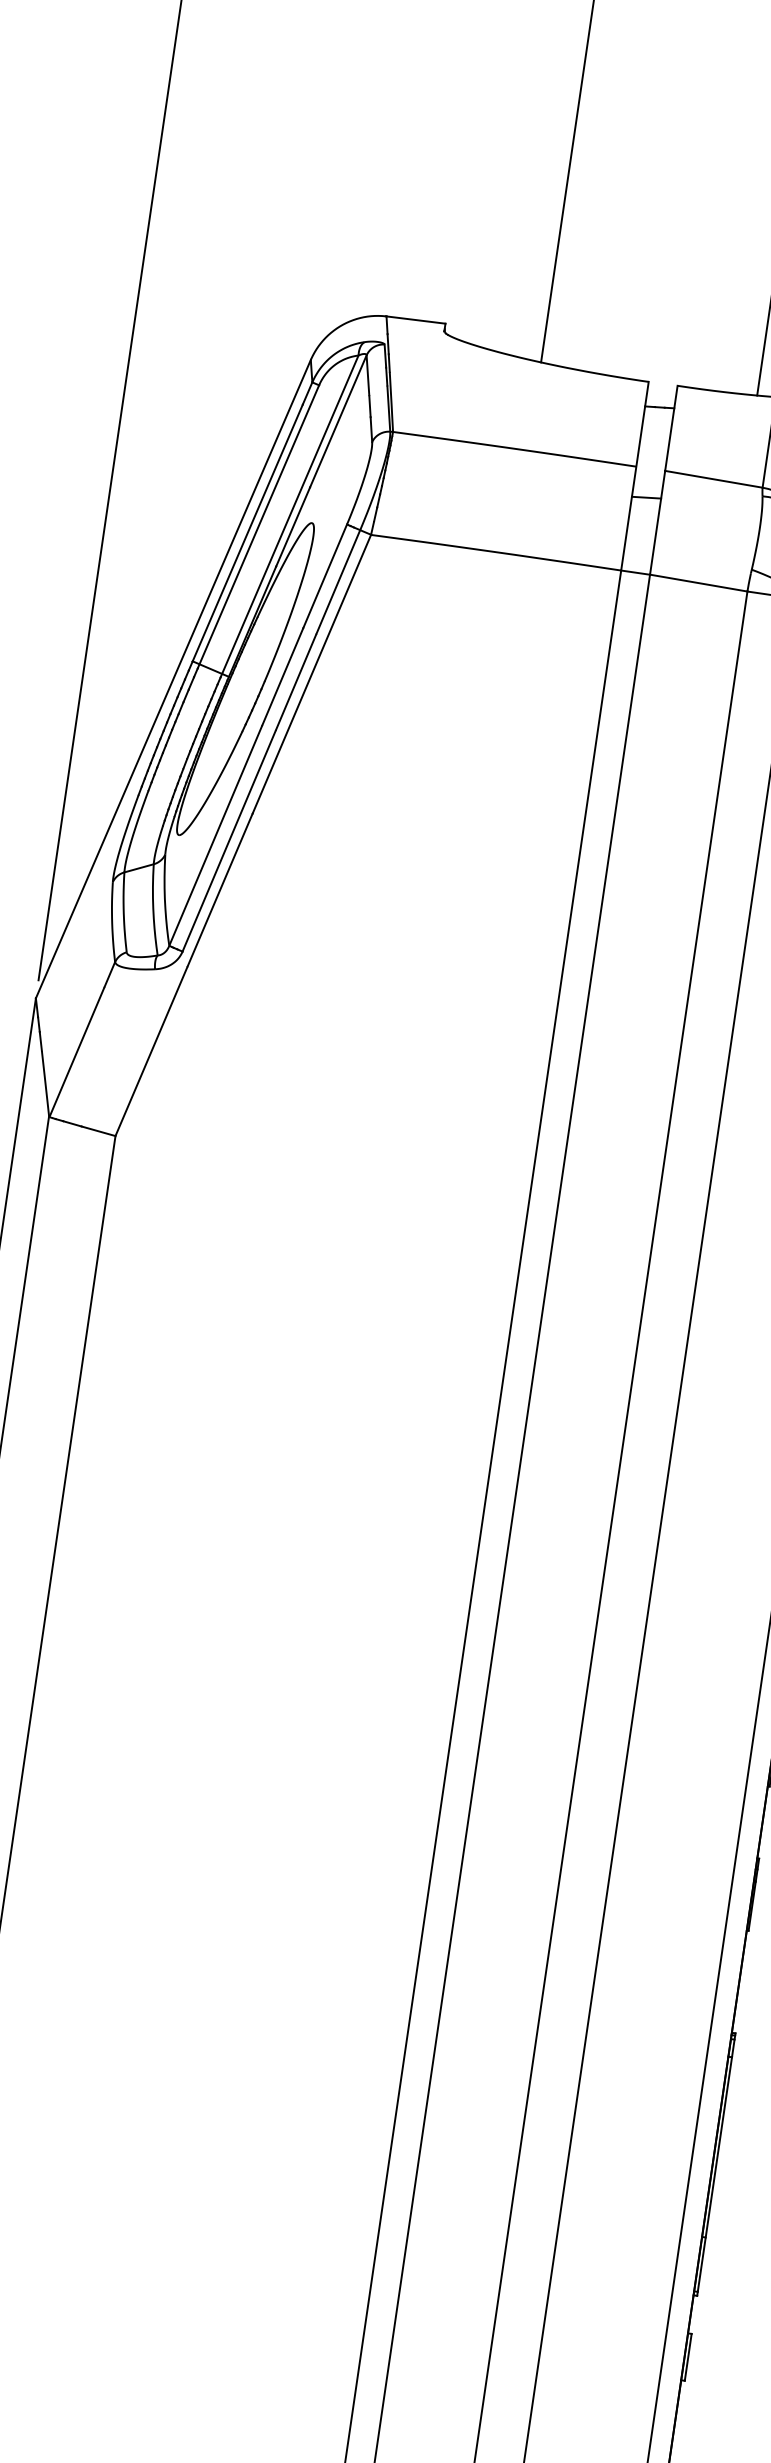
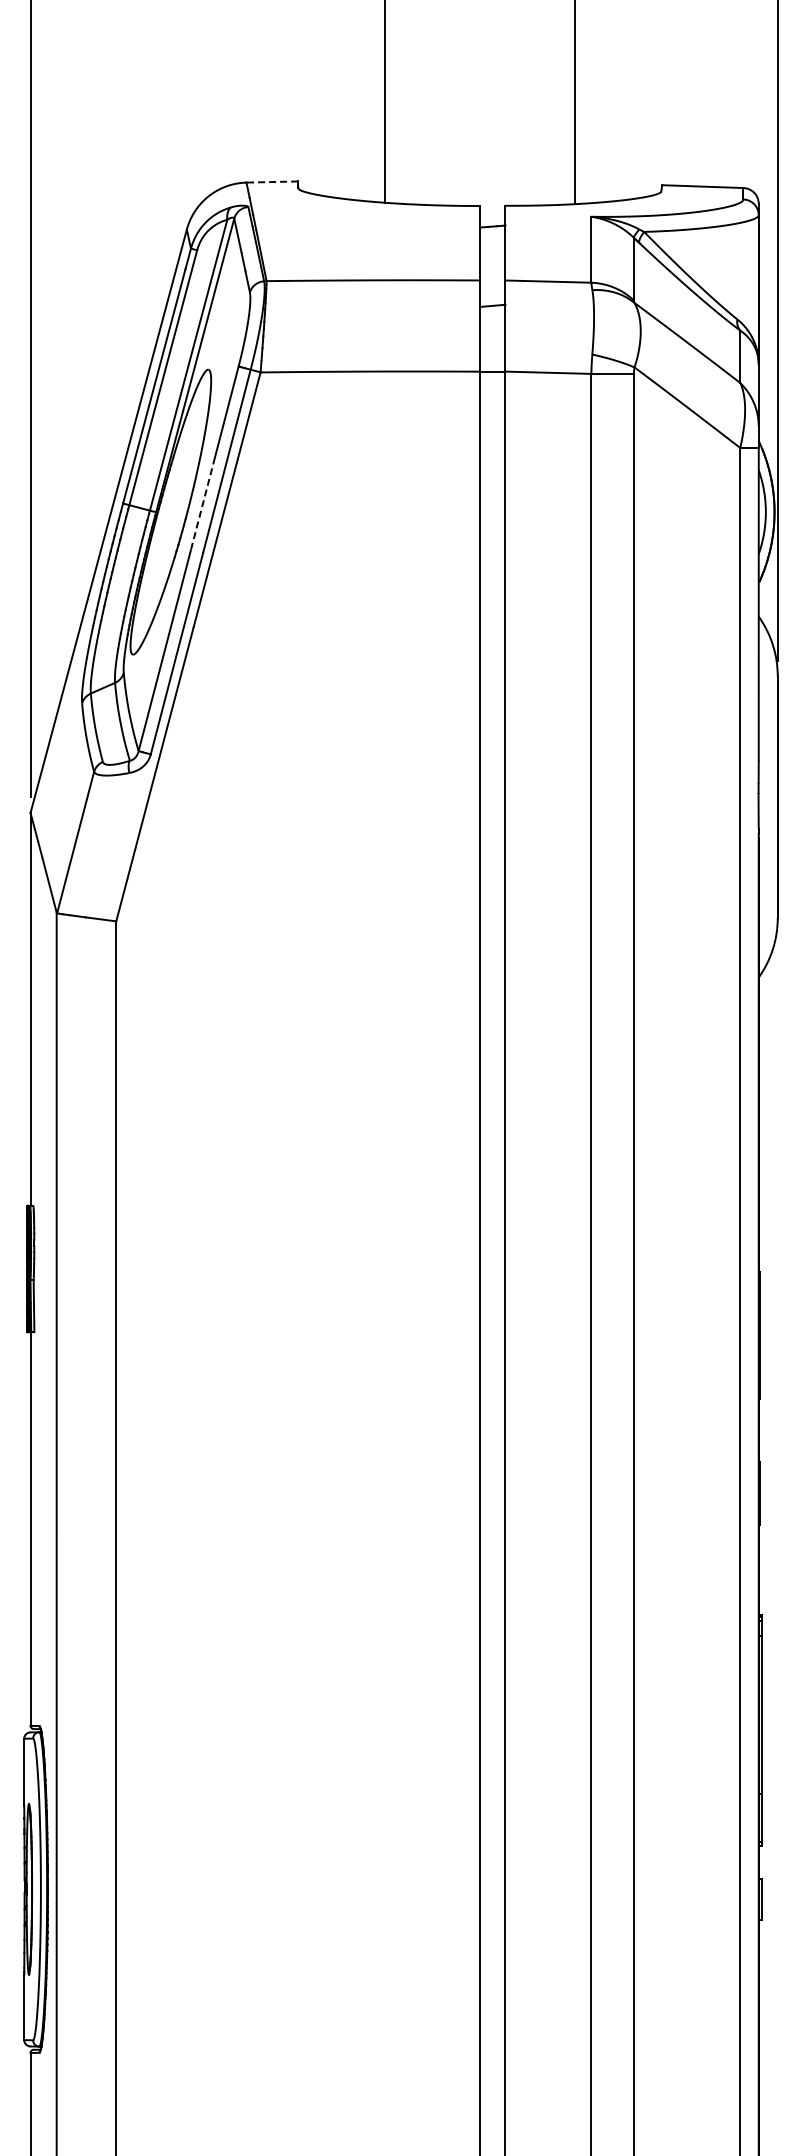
line: (416, 320) -> (272, 182), solid -> dashed
line: (282, 676) -> (202, 505), solid -> dashed

